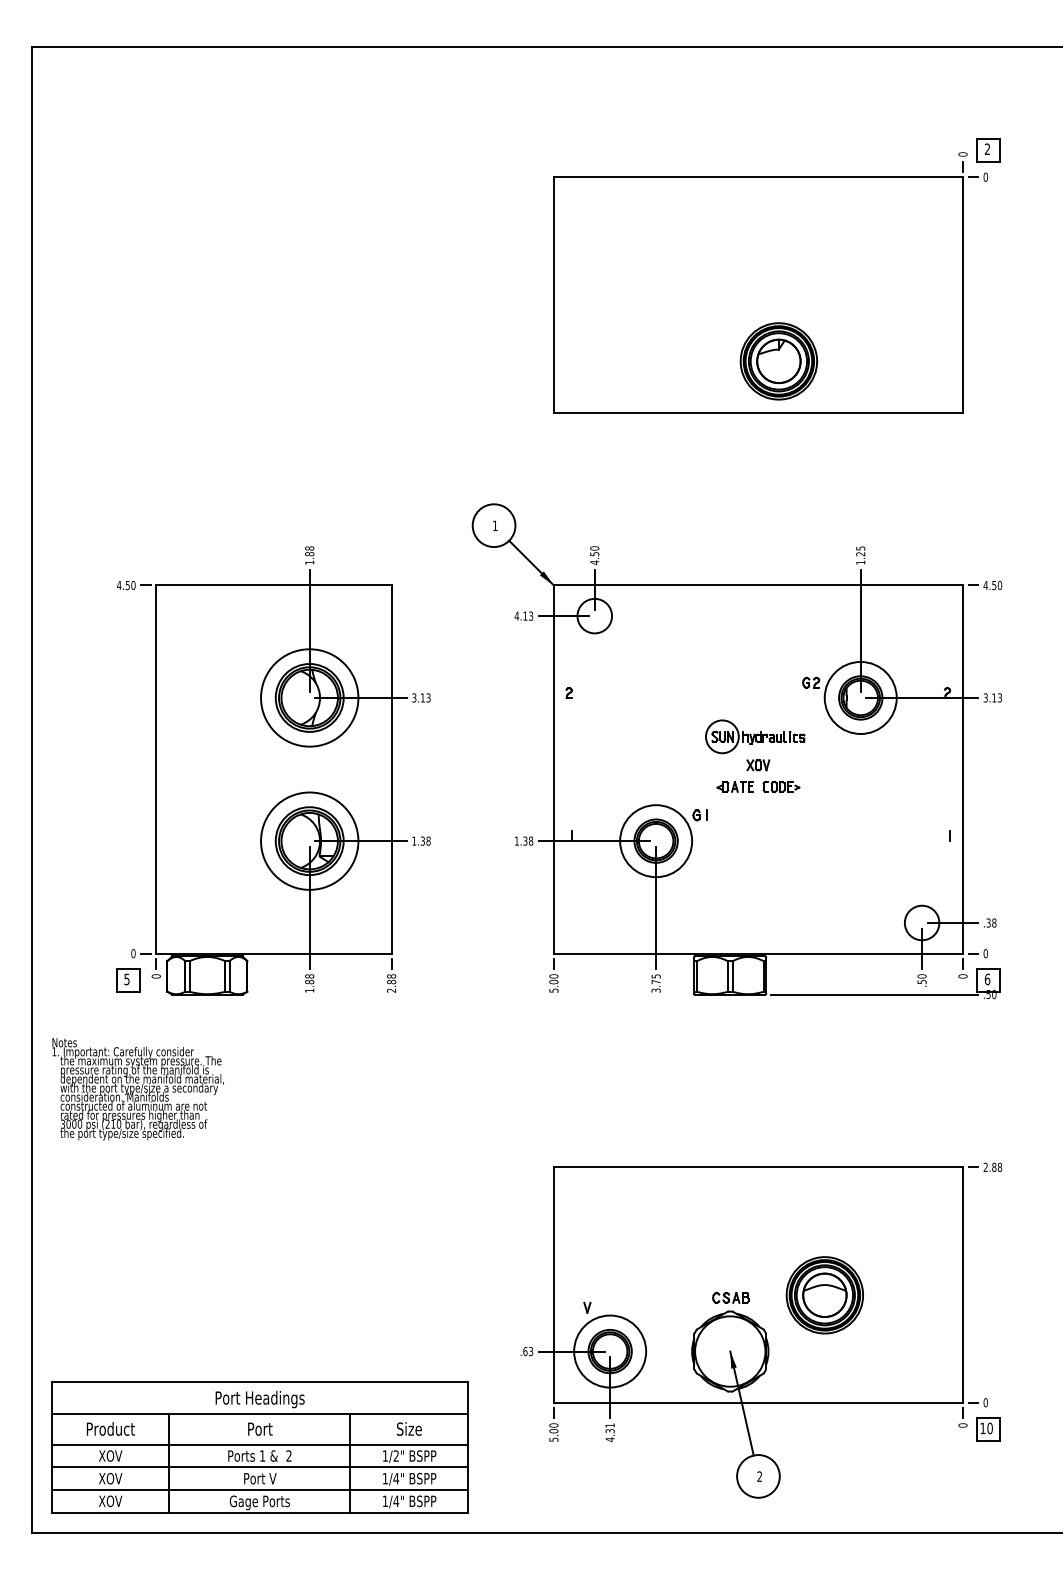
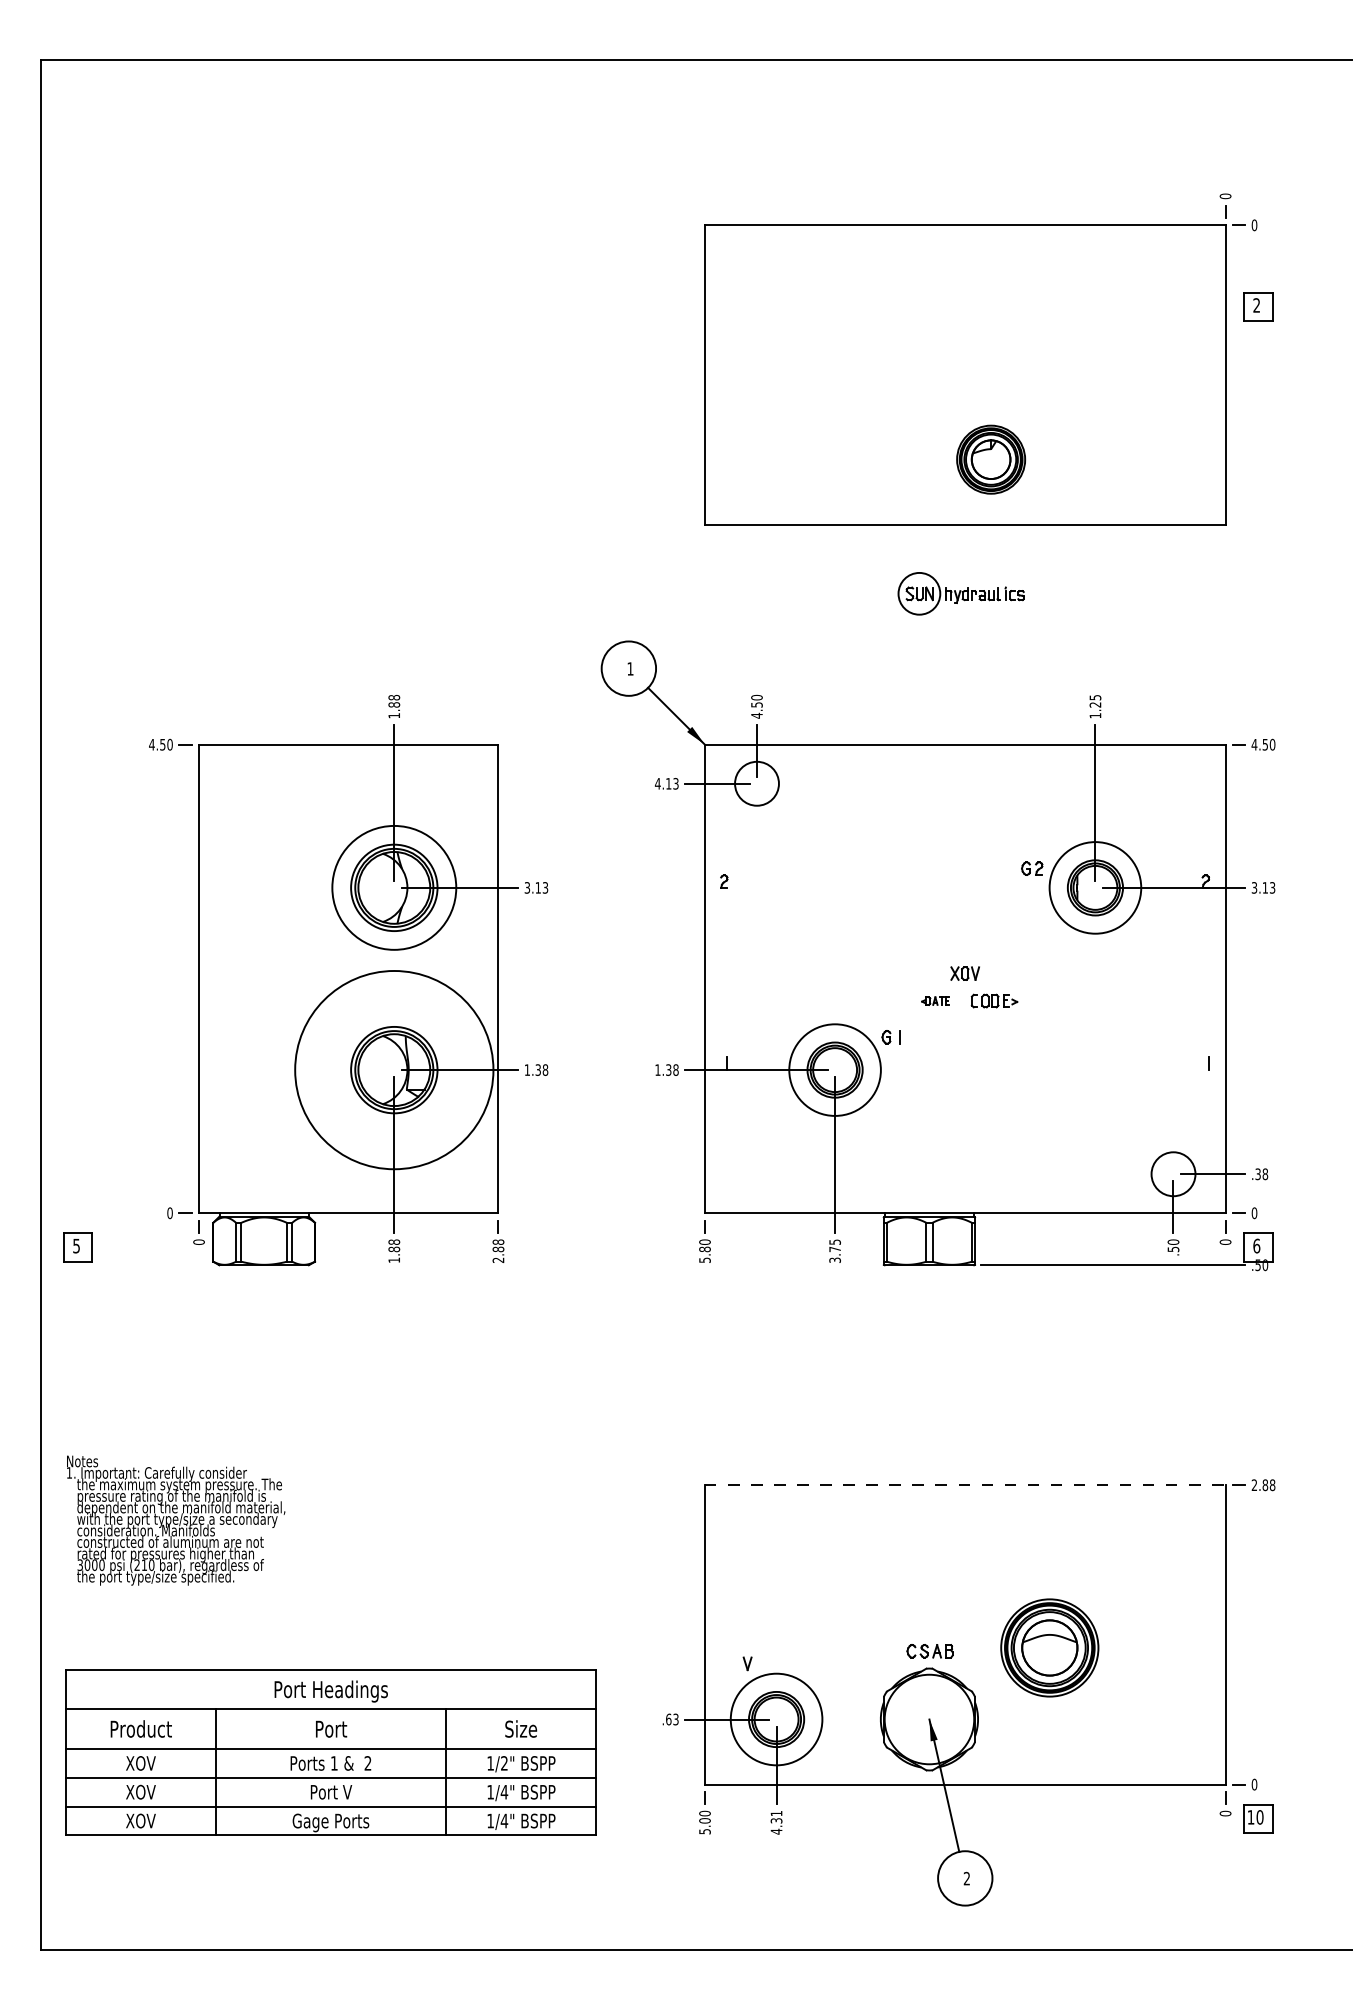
part: (988, 150) -> (1257, 307), moved
part: (778, 361) -> (990, 459), size x0.7
part: (755, 736) -> (961, 593), moved
part: (734, 786) -> (934, 1000), size x0.6
circle: (309, 840) -> (394, 1069), size x1.6
part: (128, 980) -> (78, 1247), moved
text: (553, 982) -> (704, 1249), 5.00 -> 5.80
text: (137, 1089) -> (175, 1520), moved
line: (758, 1167) -> (965, 1485), solid -> dashed
part: (259, 1447) -> (330, 1752), moved

